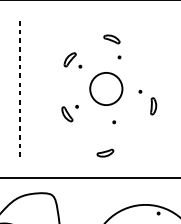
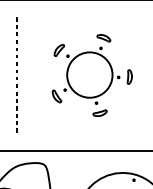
part: (111, 39) -> (103, 38), moved
circle: (106, 88) -> (90, 74), size x1.67
part: (153, 106) -> (129, 77), moved
part: (105, 152) -> (100, 112), moved

